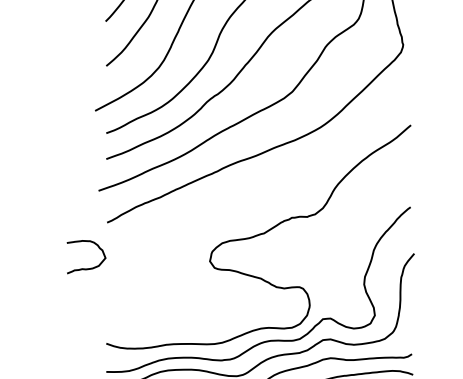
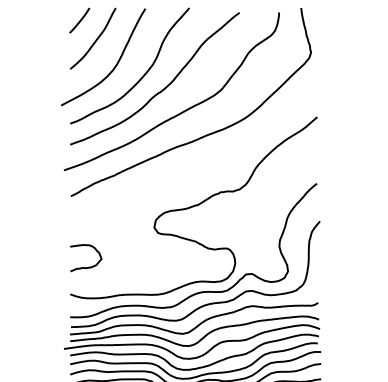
curve: (89, 267) -> (88, 266), moved

